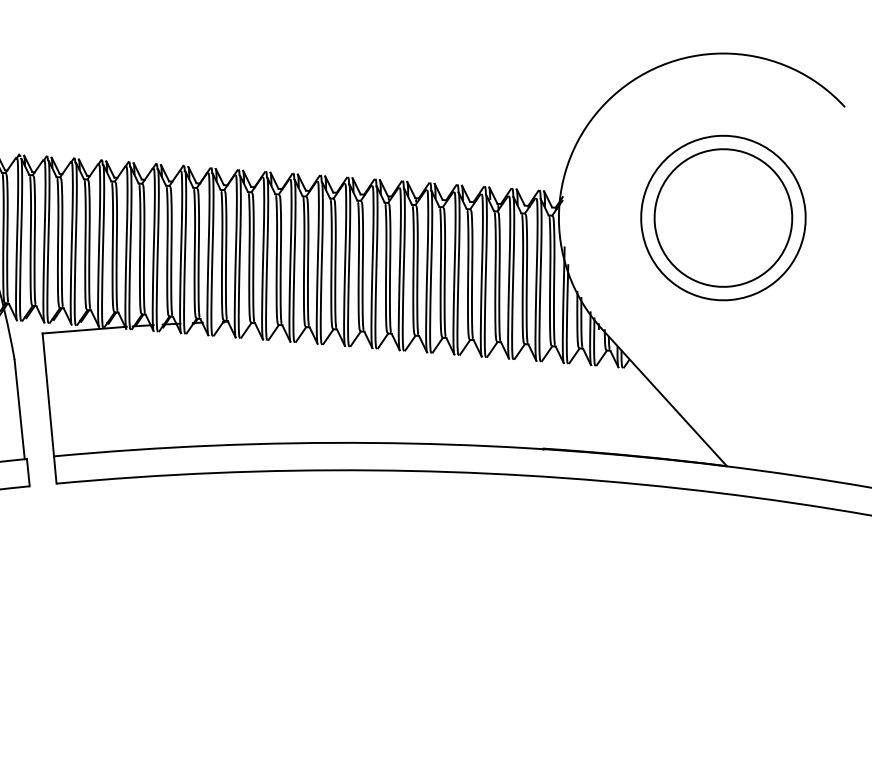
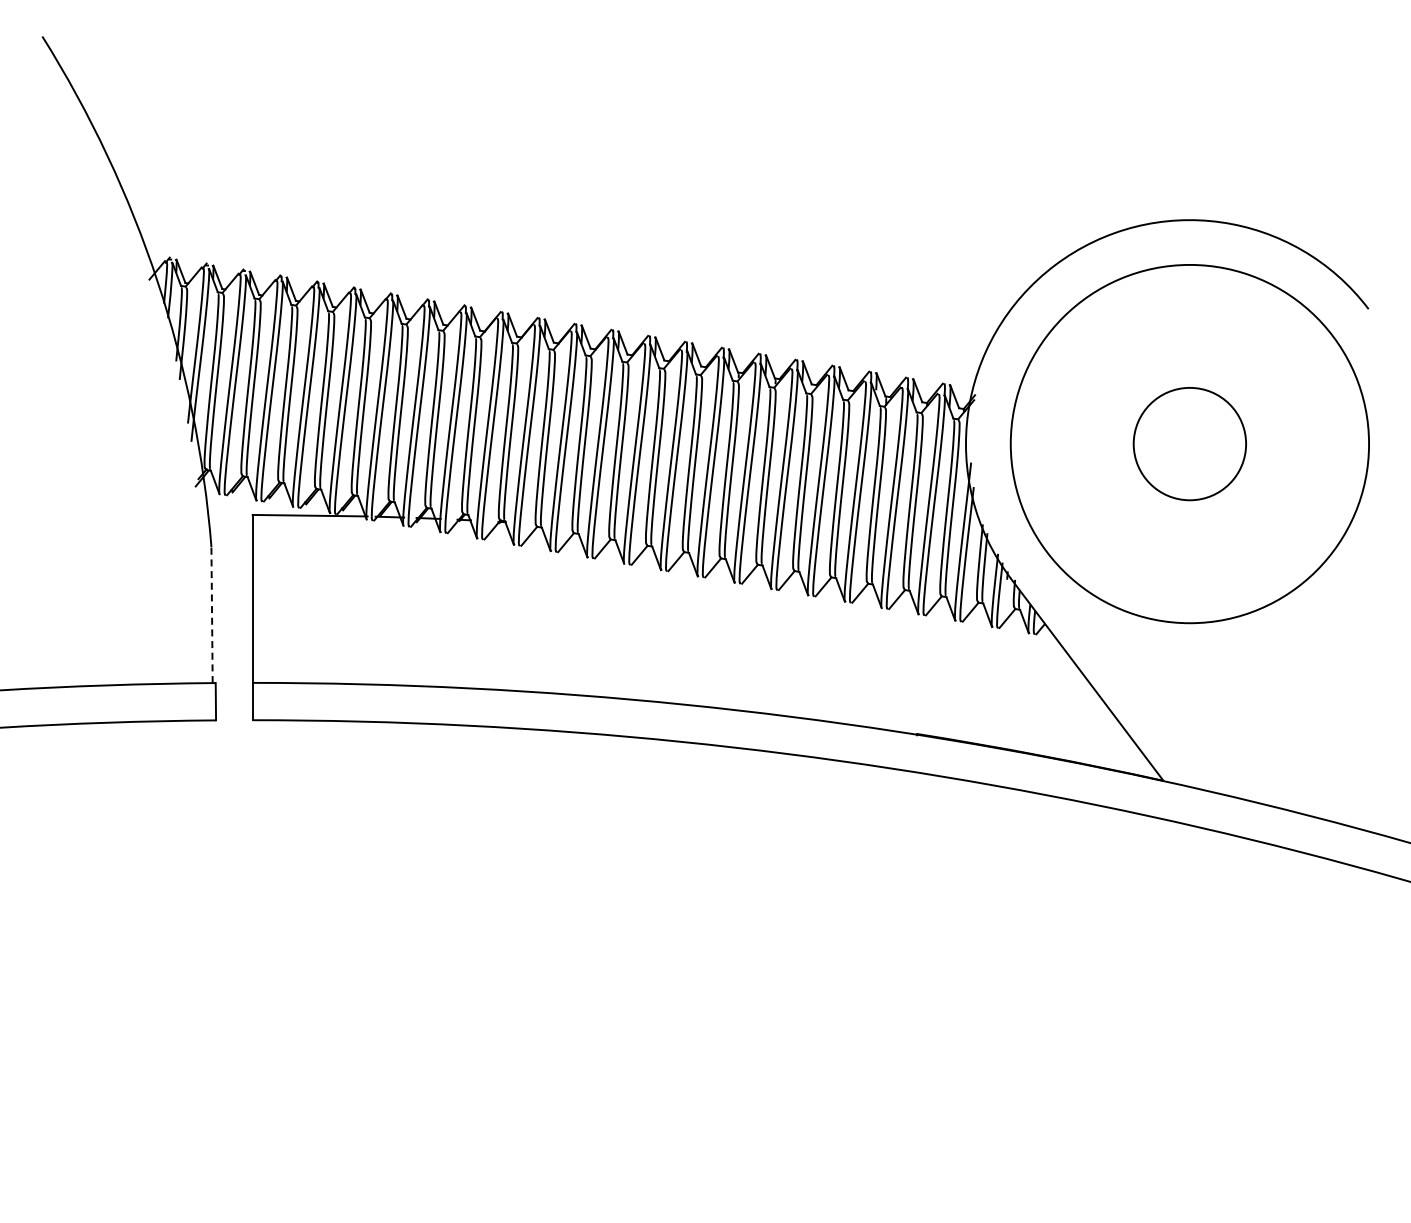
circle: (723, 217) -> (1189, 443), size x0.6
circle: (723, 218) -> (1189, 444), size x1.6
line: (20, 409) -> (212, 615), solid -> dashed

